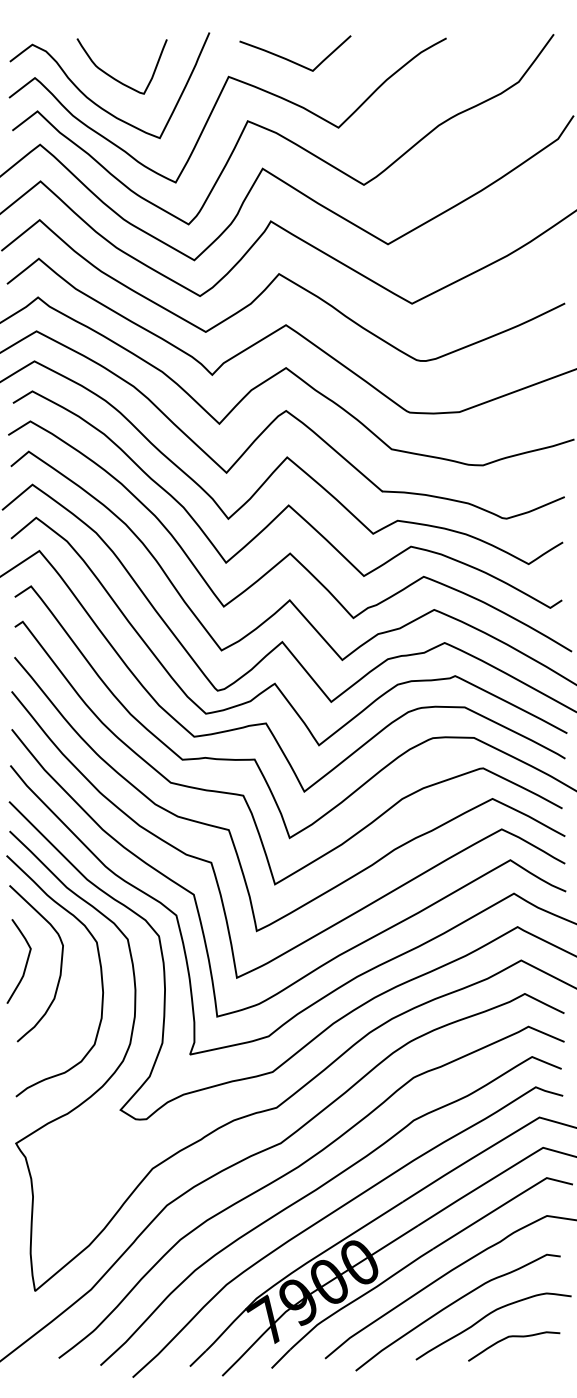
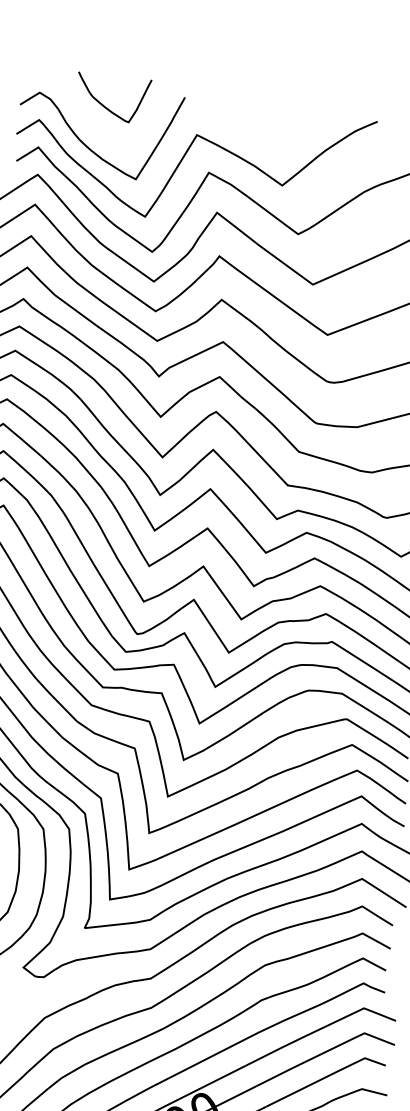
curve: (291, 60) -> (249, 126), removed
curve: (114, 77) -> (105, 106), moved

